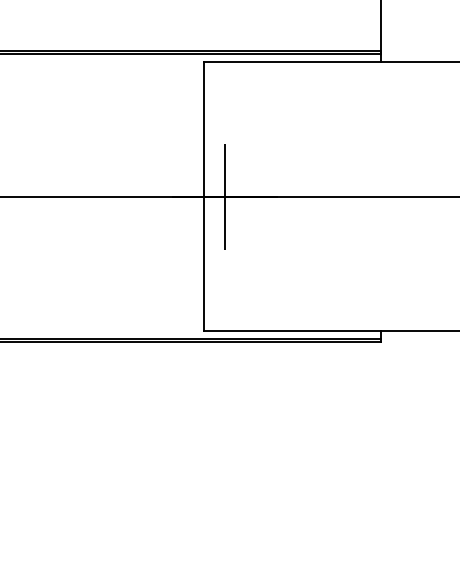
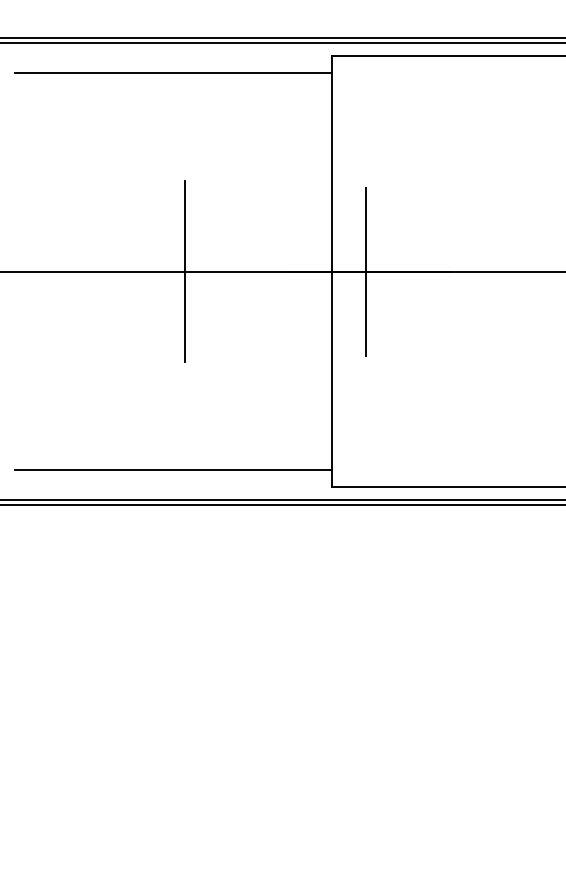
line: (105, 73) -> (174, 73), added
line: (112, 196) -> (185, 271), added
line: (105, 320) -> (174, 469), added

